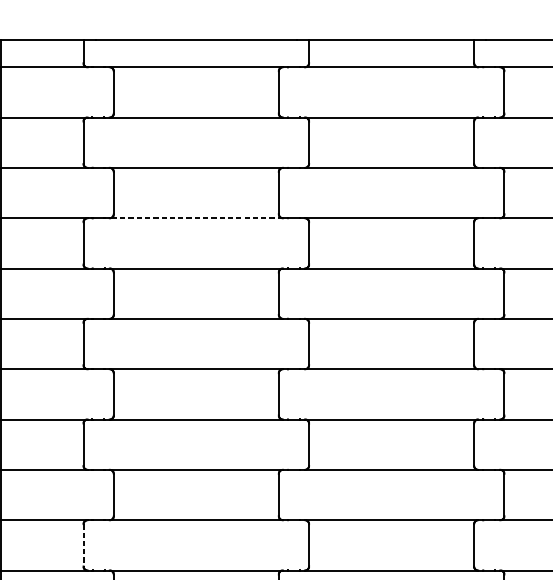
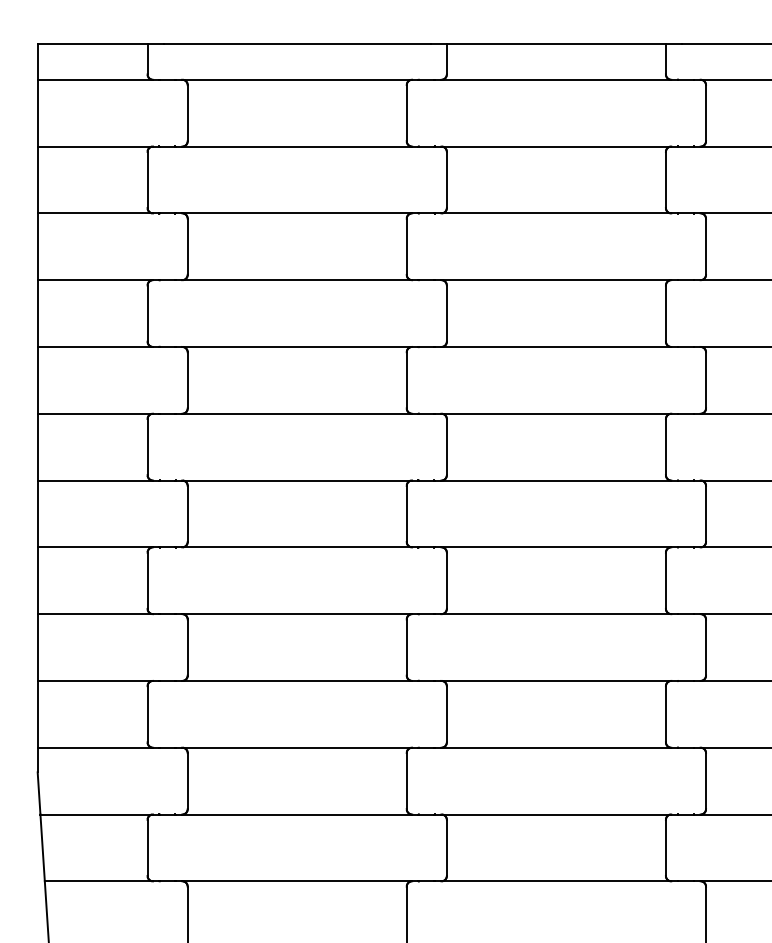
line: (196, 218) -> (297, 280), dashed -> solid
line: (83, 545) -> (147, 714), dashed -> solid

